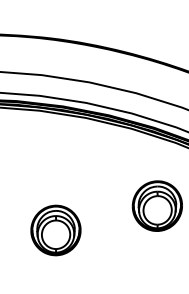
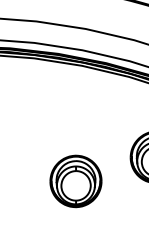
part: (55, 230) -> (75, 181), moved

